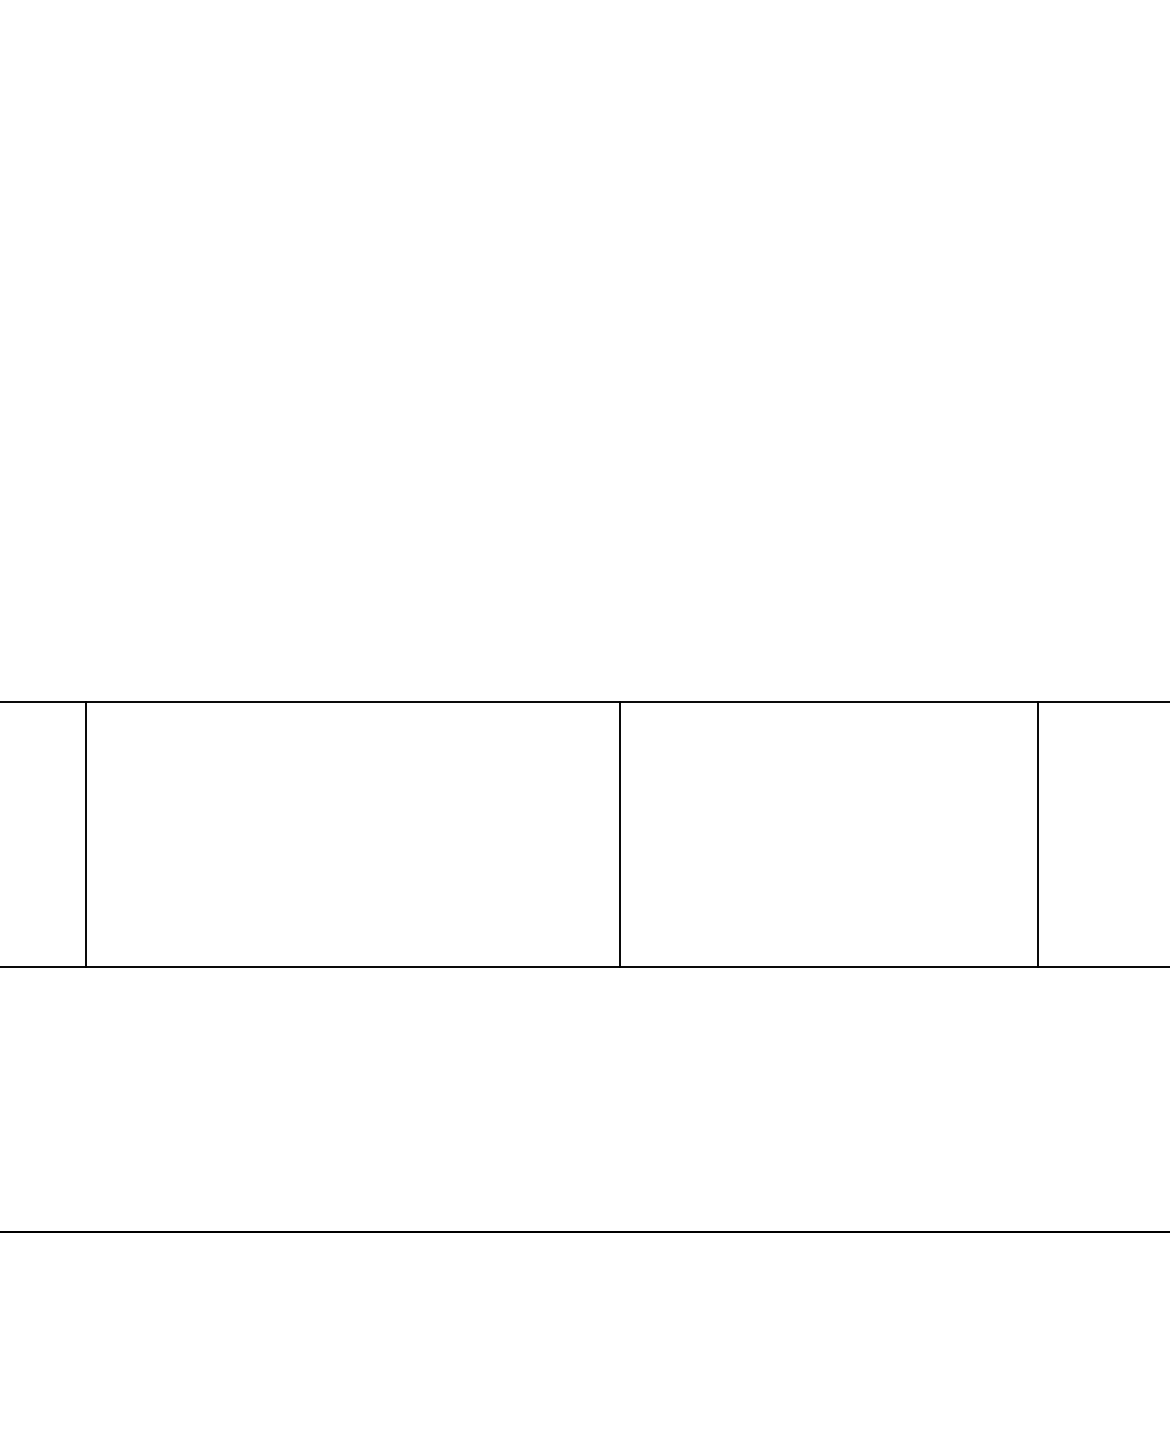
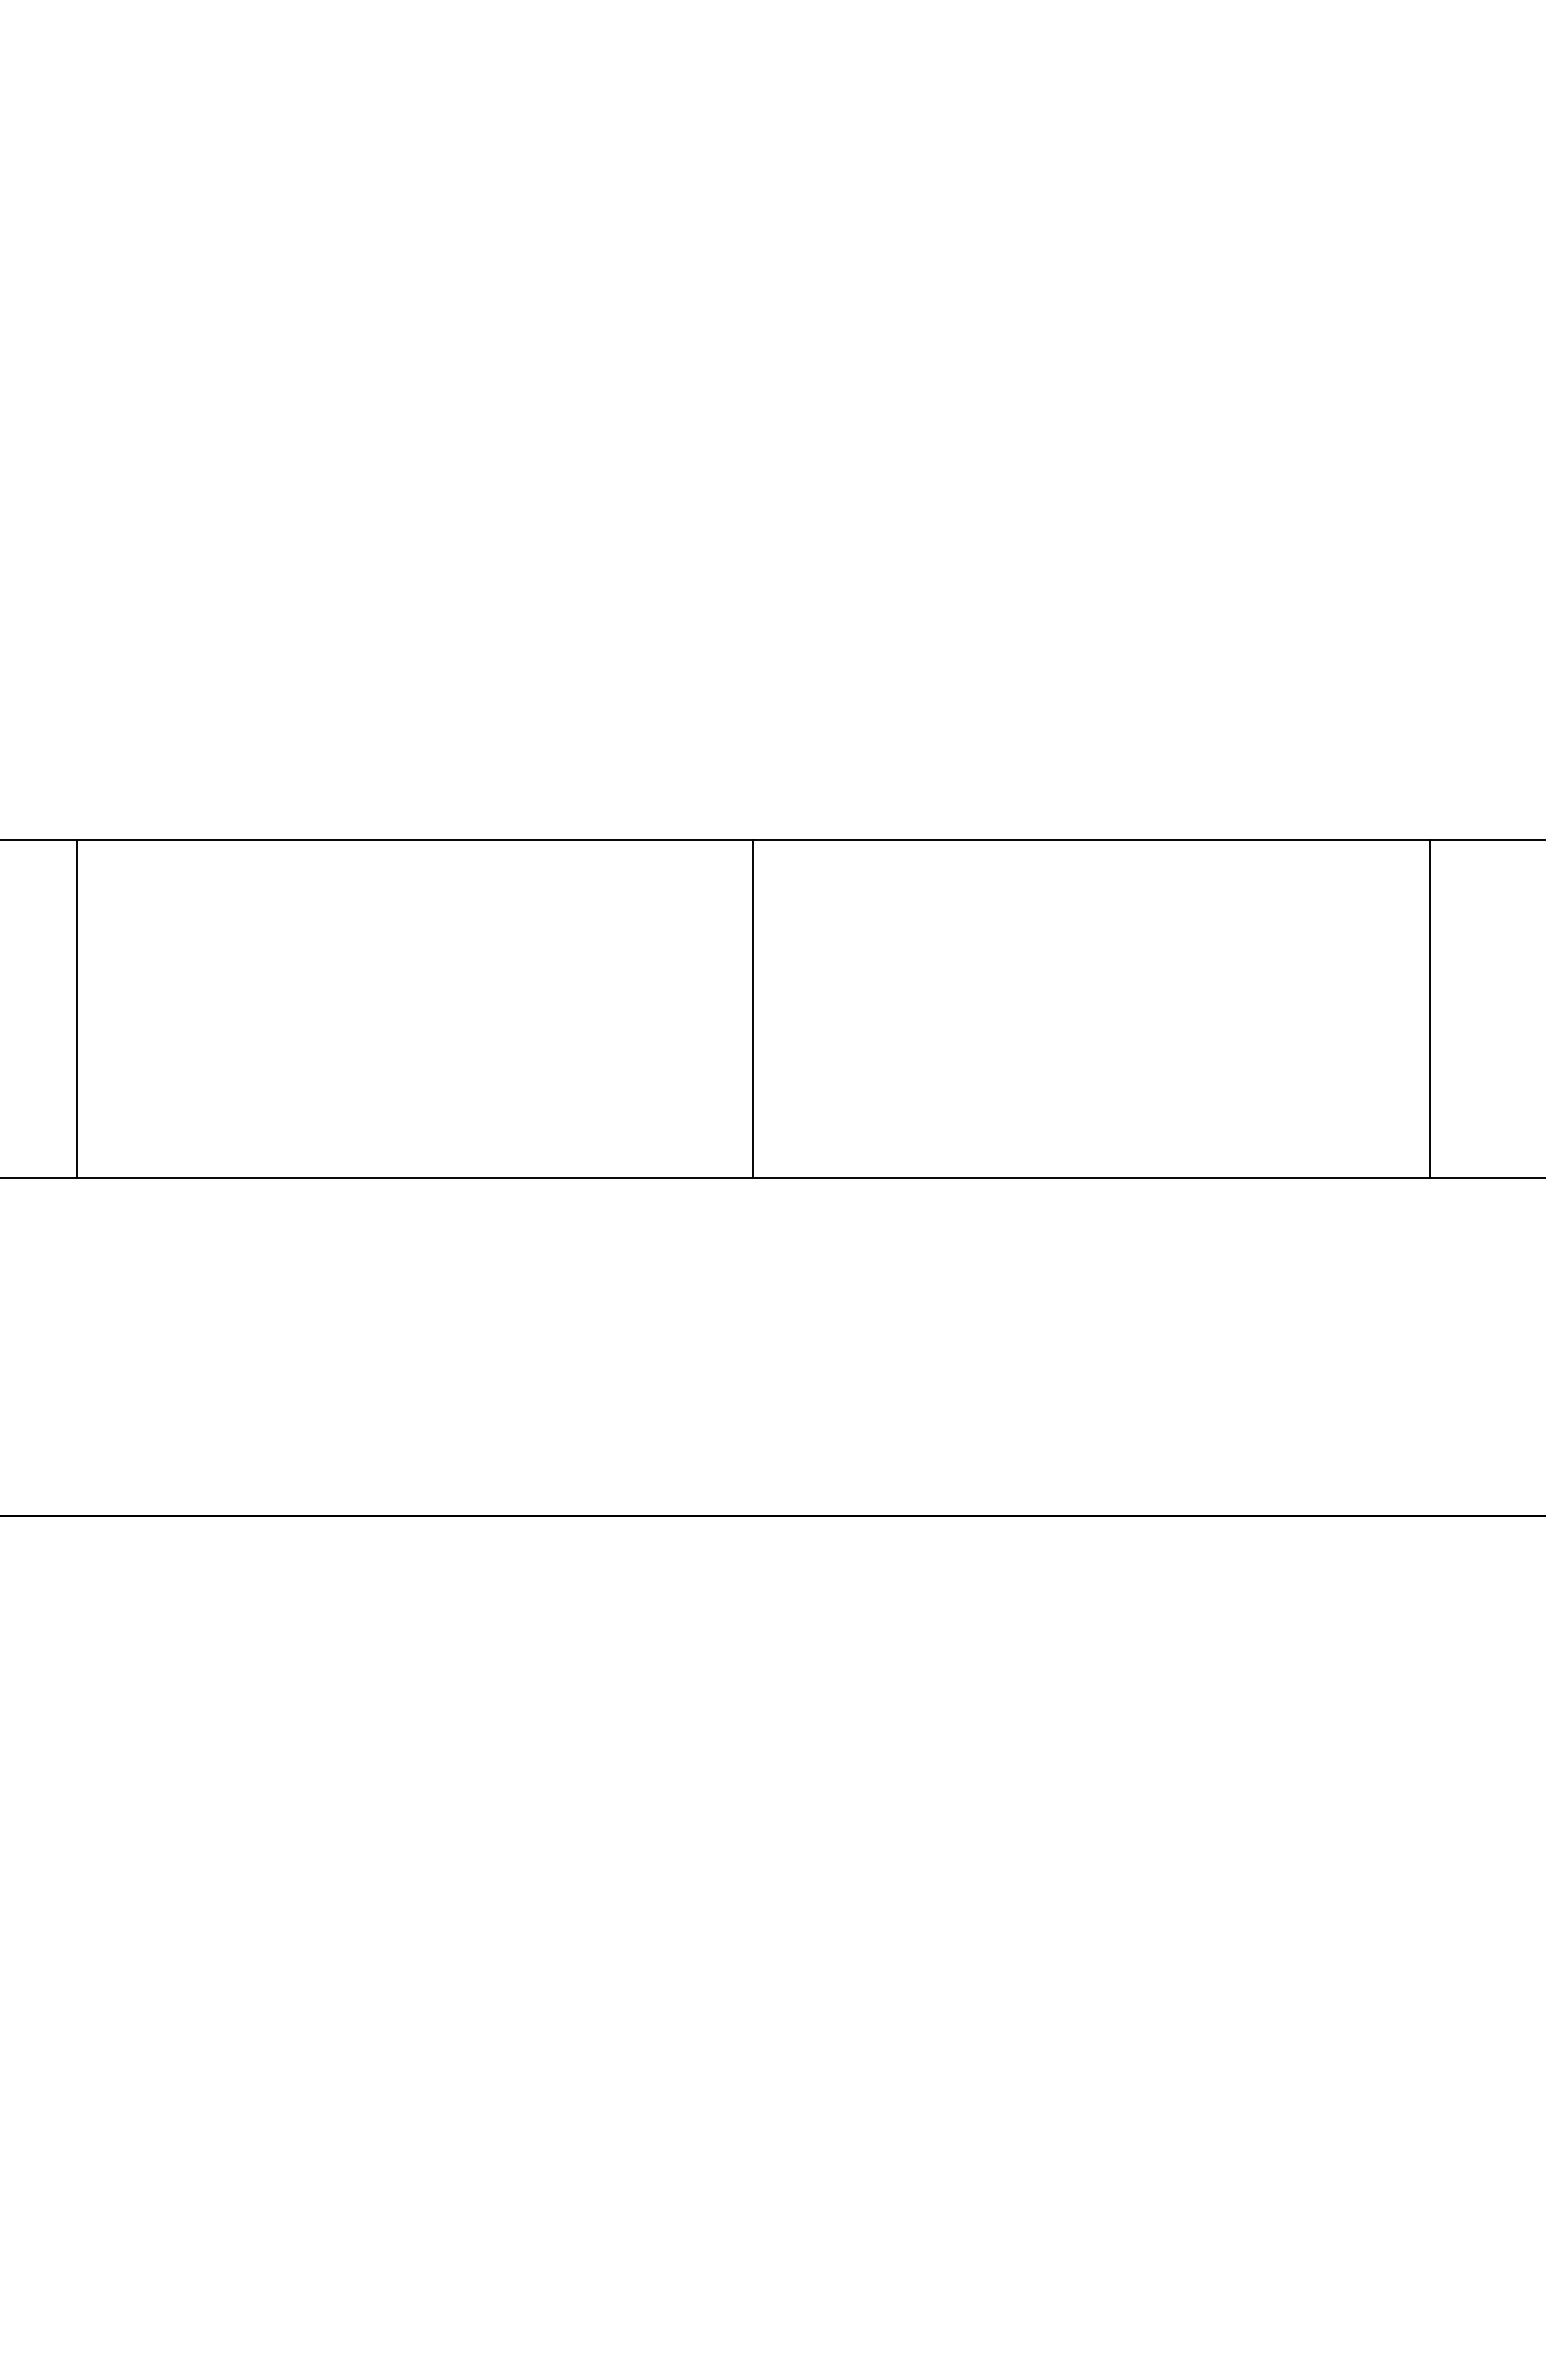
line: (85, 834) -> (76, 1008), moved
line: (620, 834) -> (753, 1008), moved
line: (1037, 834) -> (1429, 1008), moved

